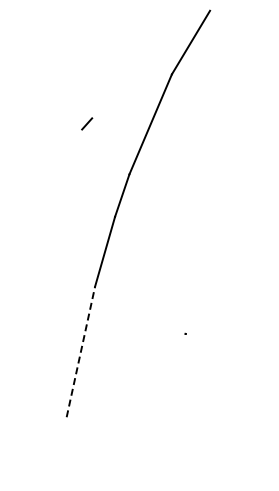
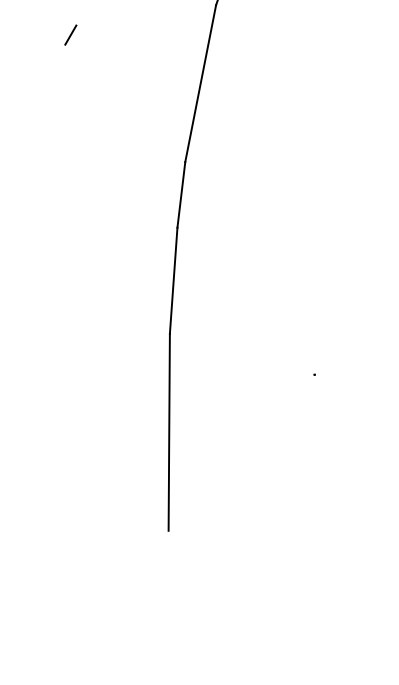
line: (87, 123) -> (71, 34), moved
line: (80, 351) -> (168, 431), dashed -> solid

